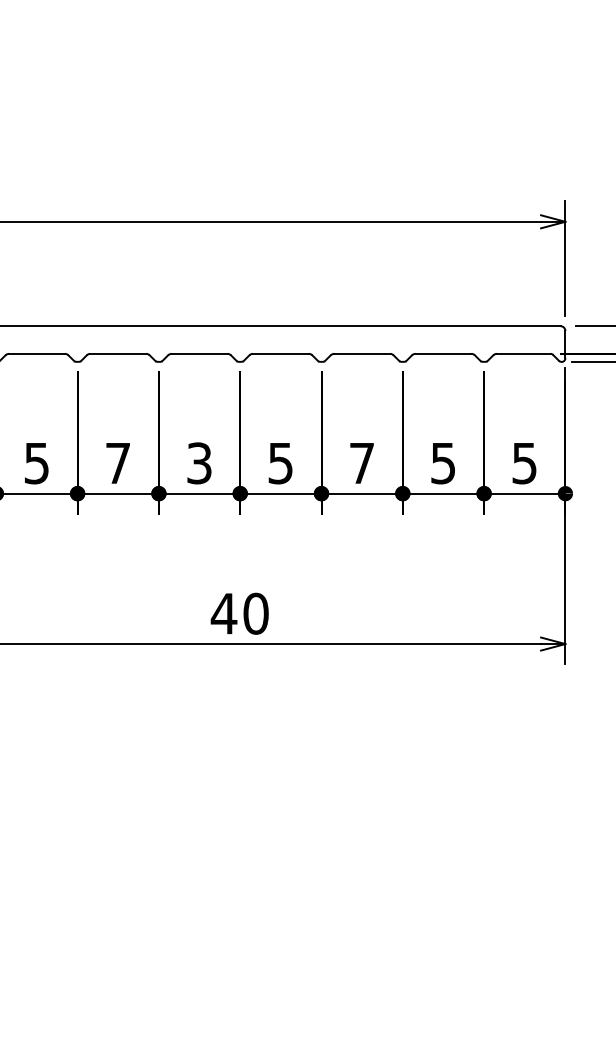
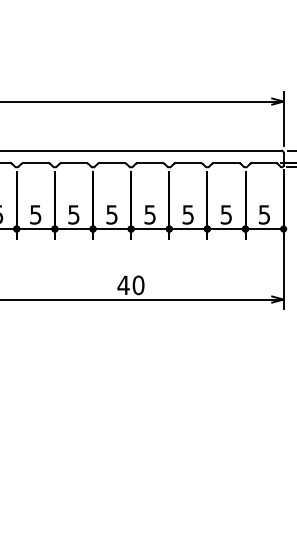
text: (117, 462) -> (73, 214), 7 -> 5
text: (200, 462) -> (112, 214), 3 -> 5
text: (360, 462) -> (187, 214), 7 -> 5

